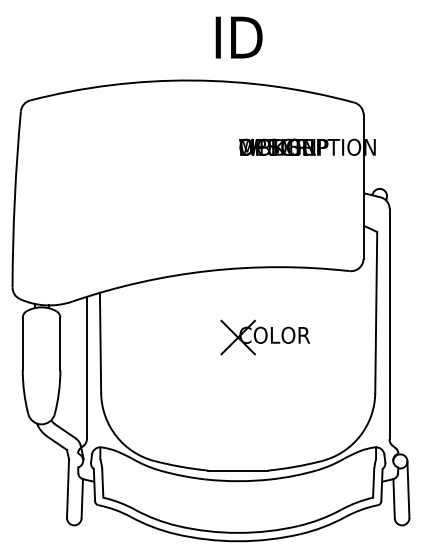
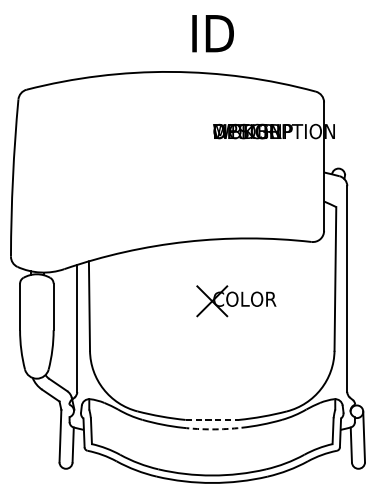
line: (238, 470) -> (212, 419), solid -> dashed
arc: (238, 481) -> (212, 429), solid -> dashed

